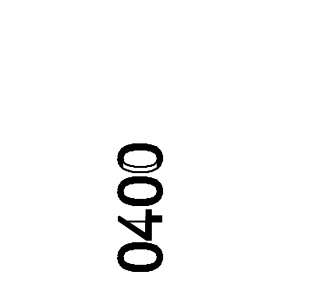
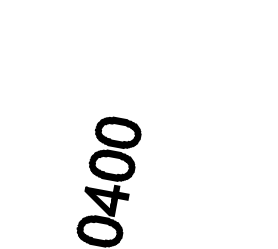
fill: (139, 165) -> (116, 139), added
fill: (132, 225) -> (98, 198), added

